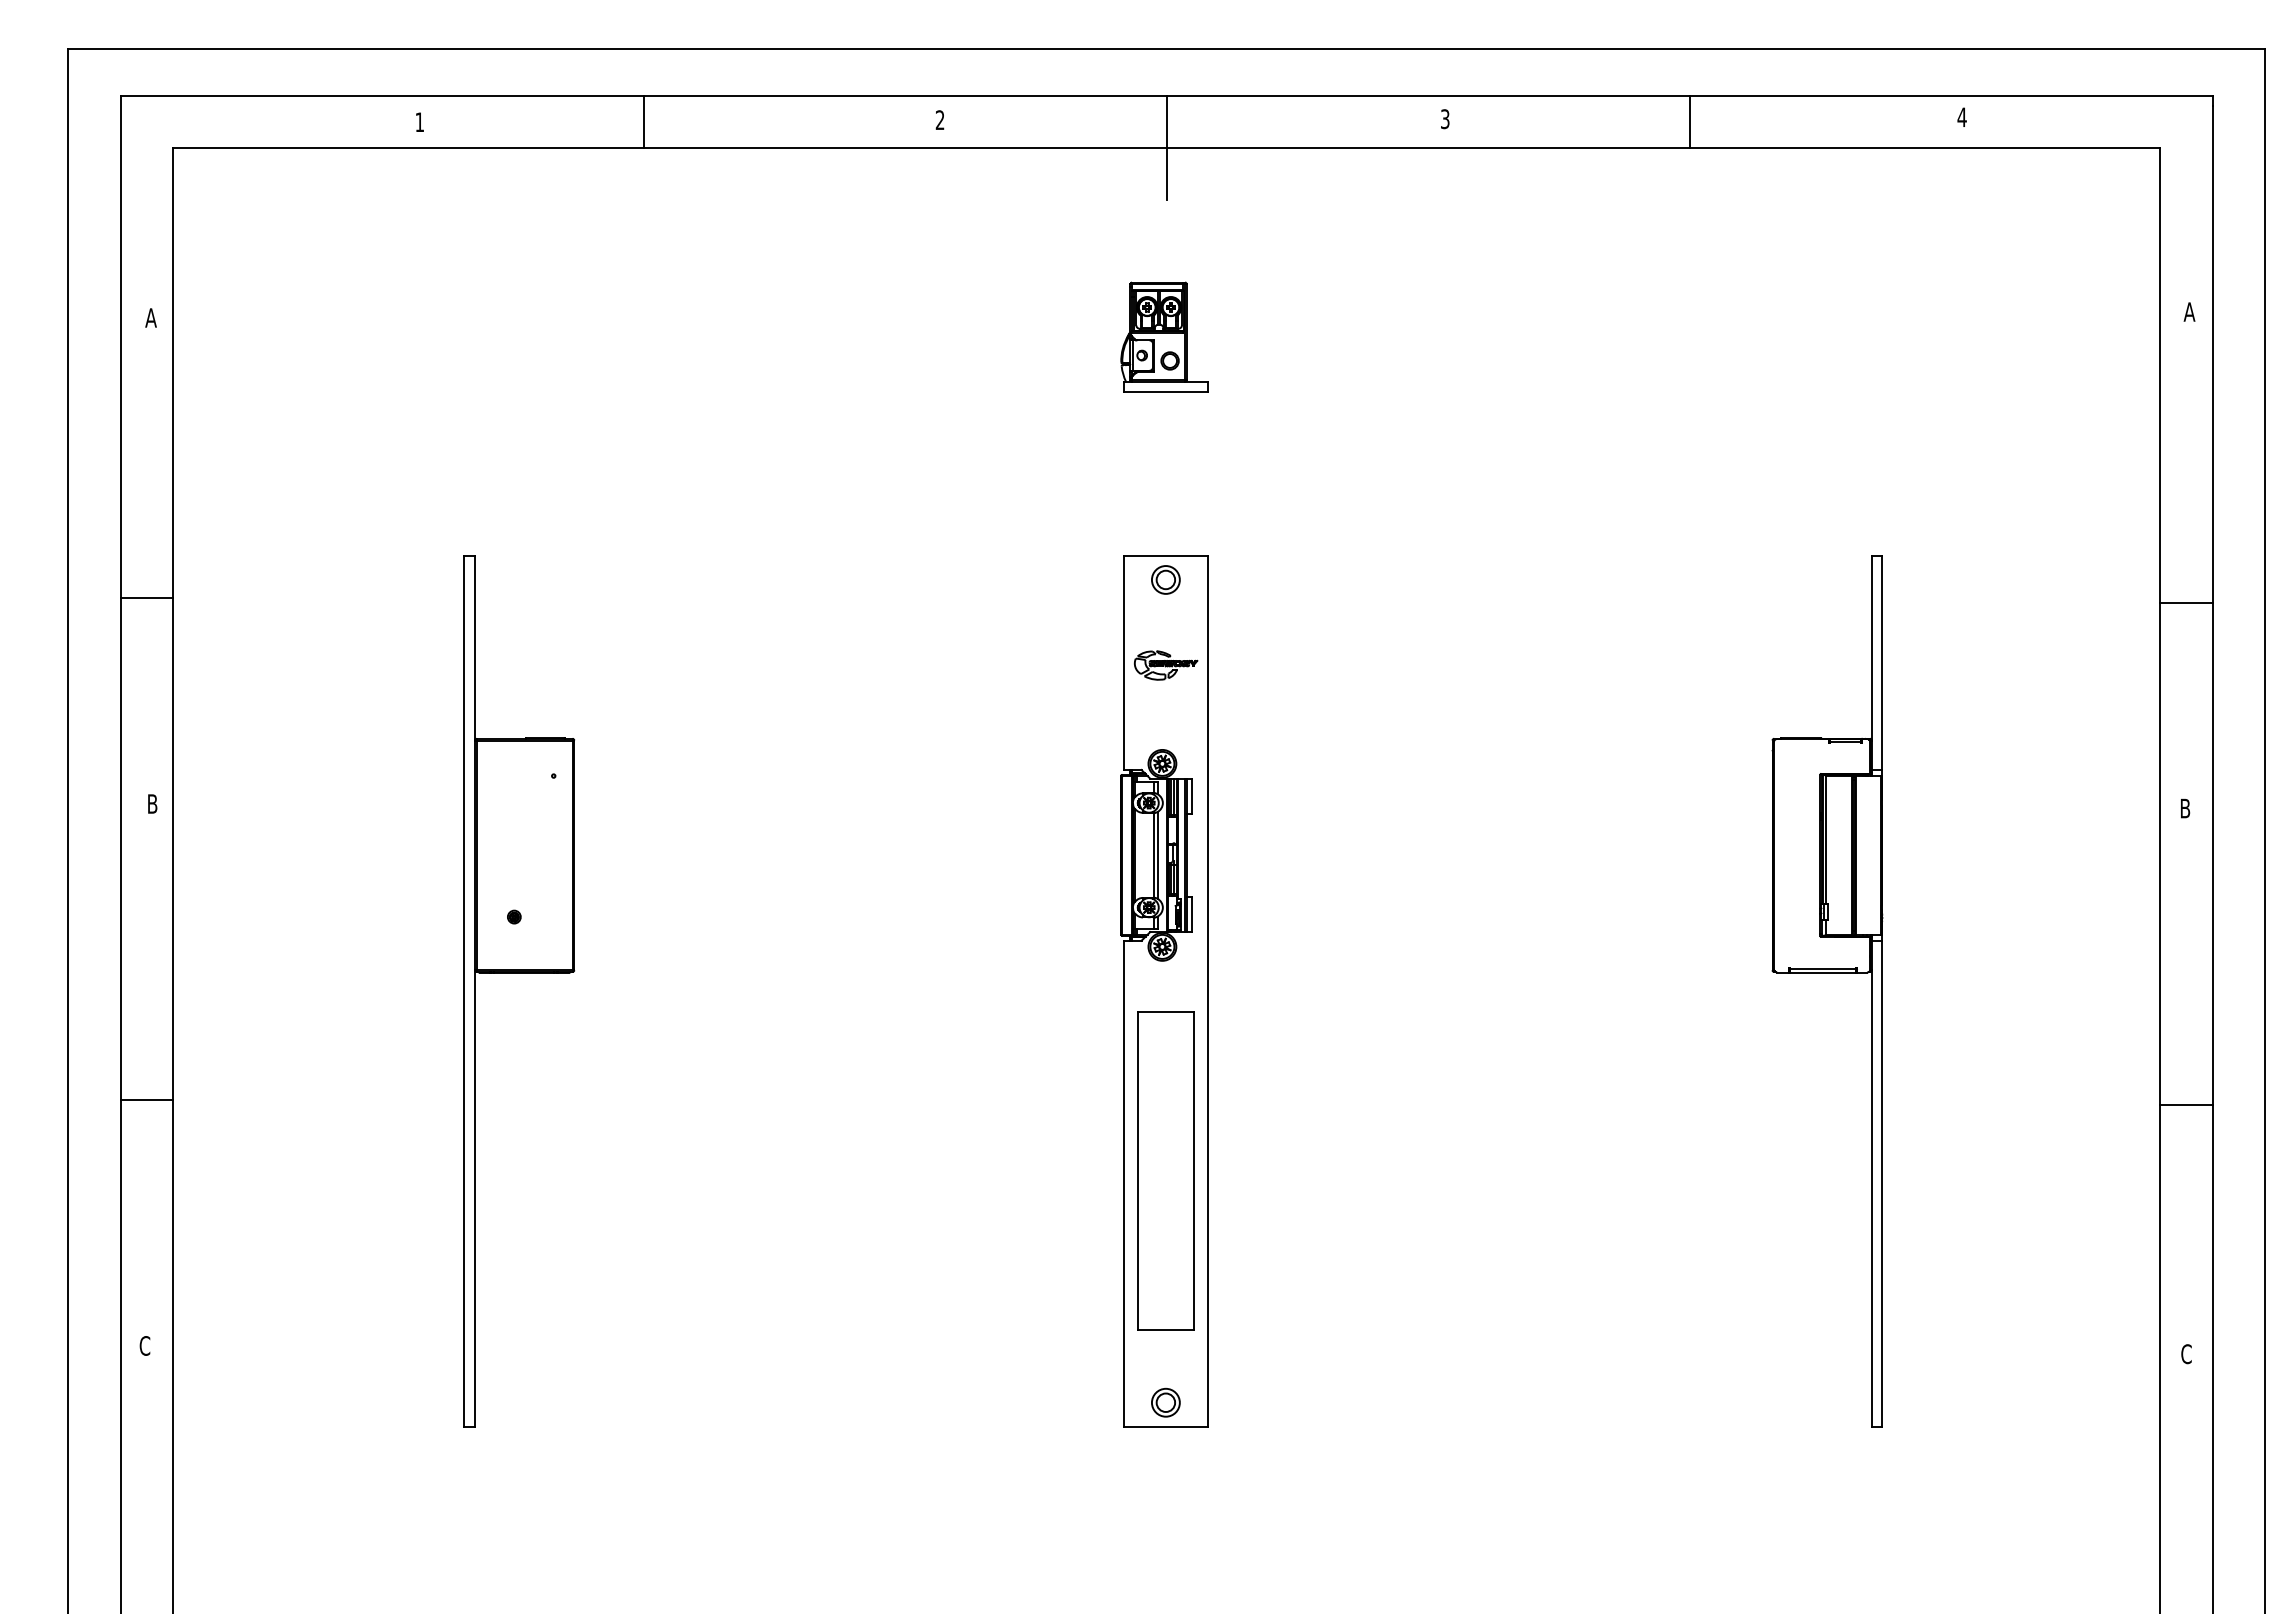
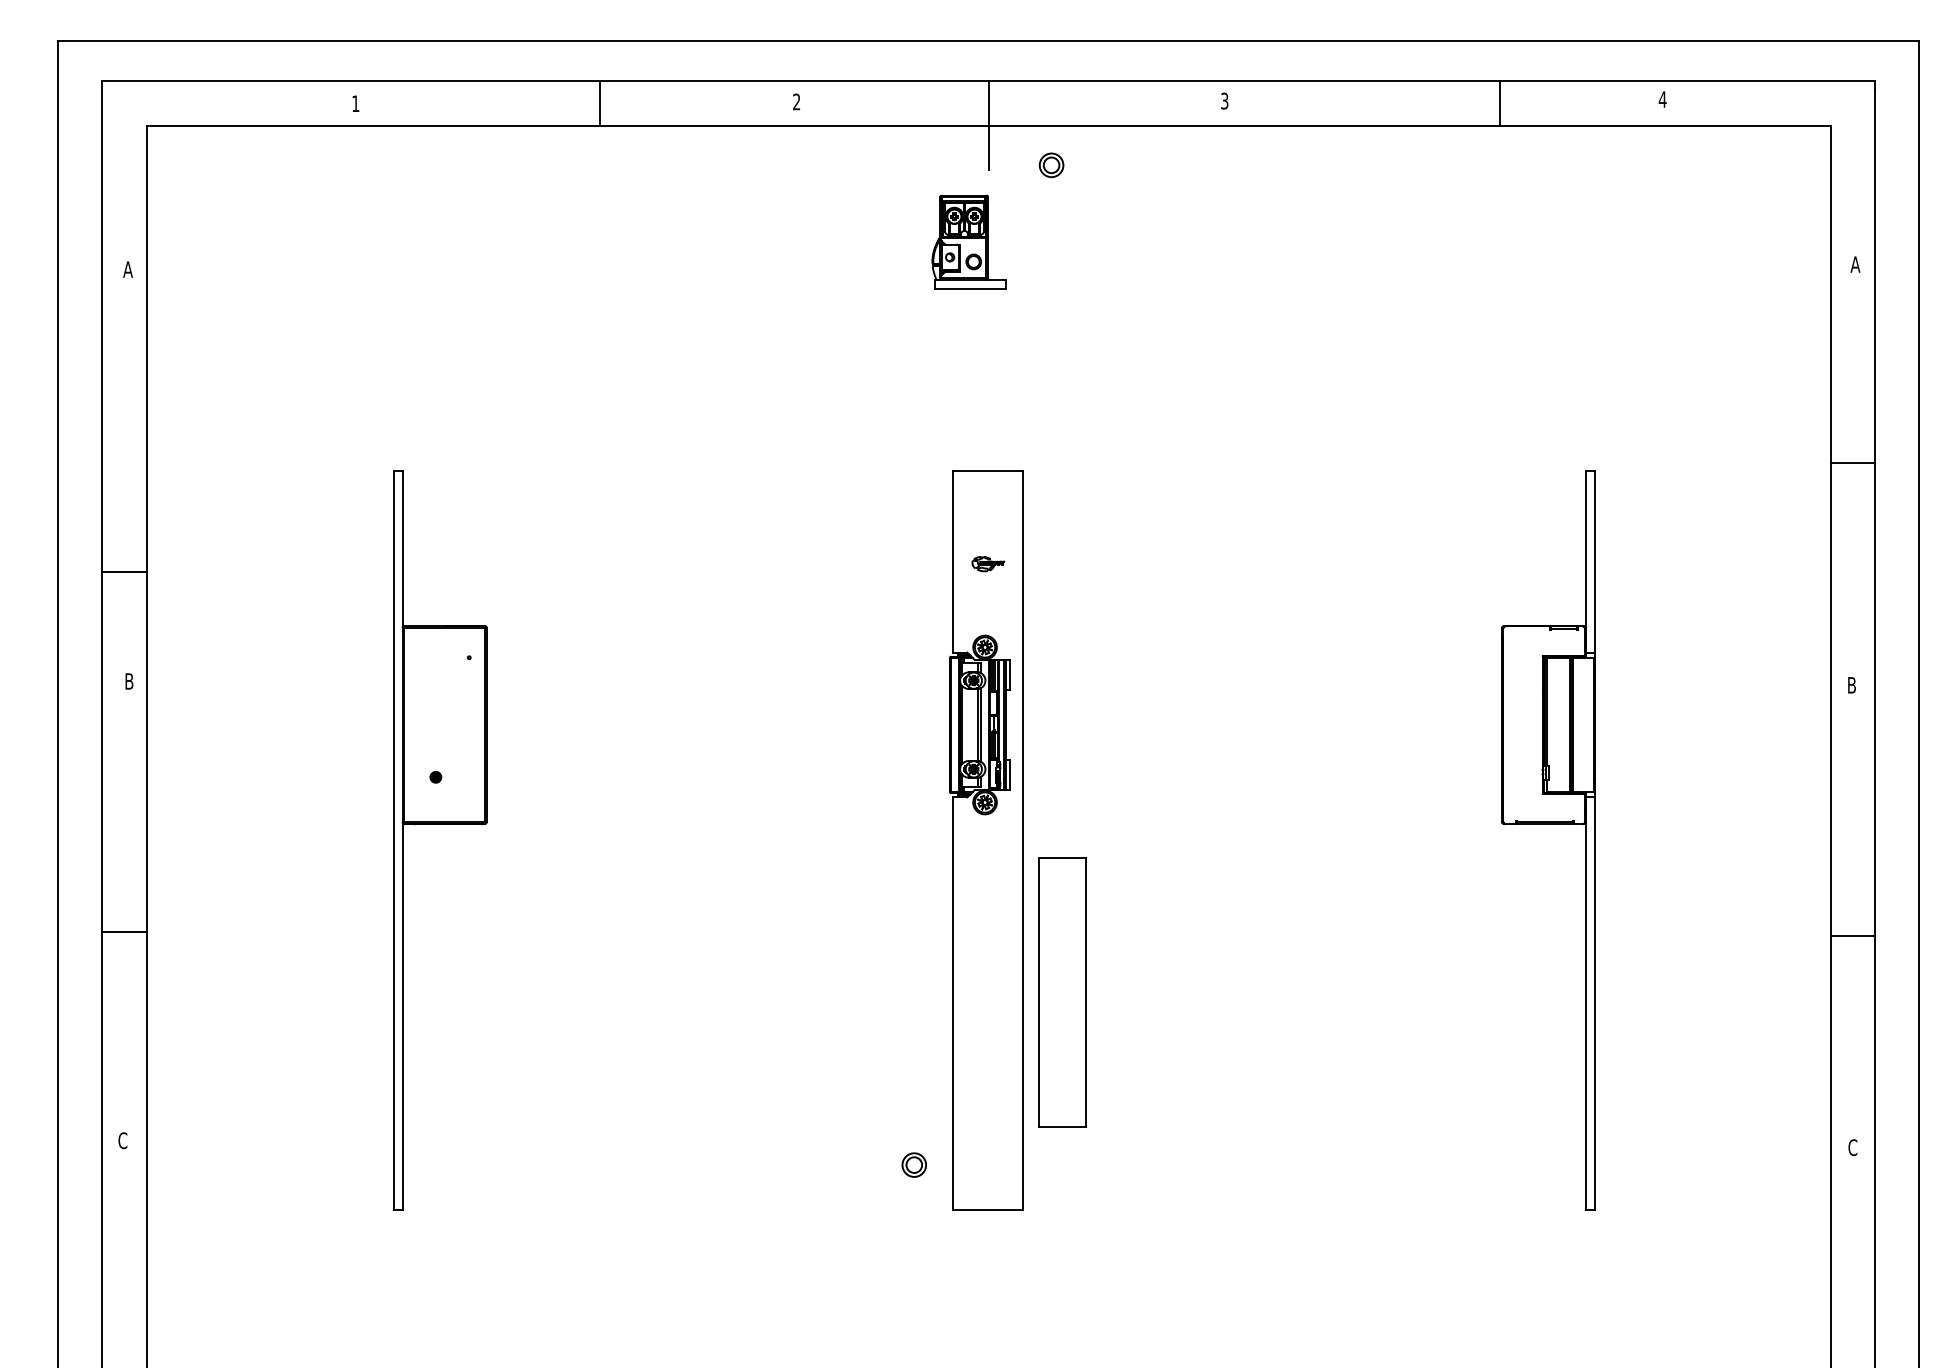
line: (643, 121) -> (599, 103), moved
line: (1689, 121) -> (1500, 103), moved
part: (1164, 336) -> (969, 241), moved
part: (1165, 579) -> (1051, 164), moved
line: (146, 597) -> (124, 571), moved
line: (2186, 602) -> (1852, 462), moved
part: (1166, 665) -> (988, 564), size x0.6
part: (1165, 1170) -> (1062, 992), moved
part: (1165, 1402) -> (913, 1164), moved

